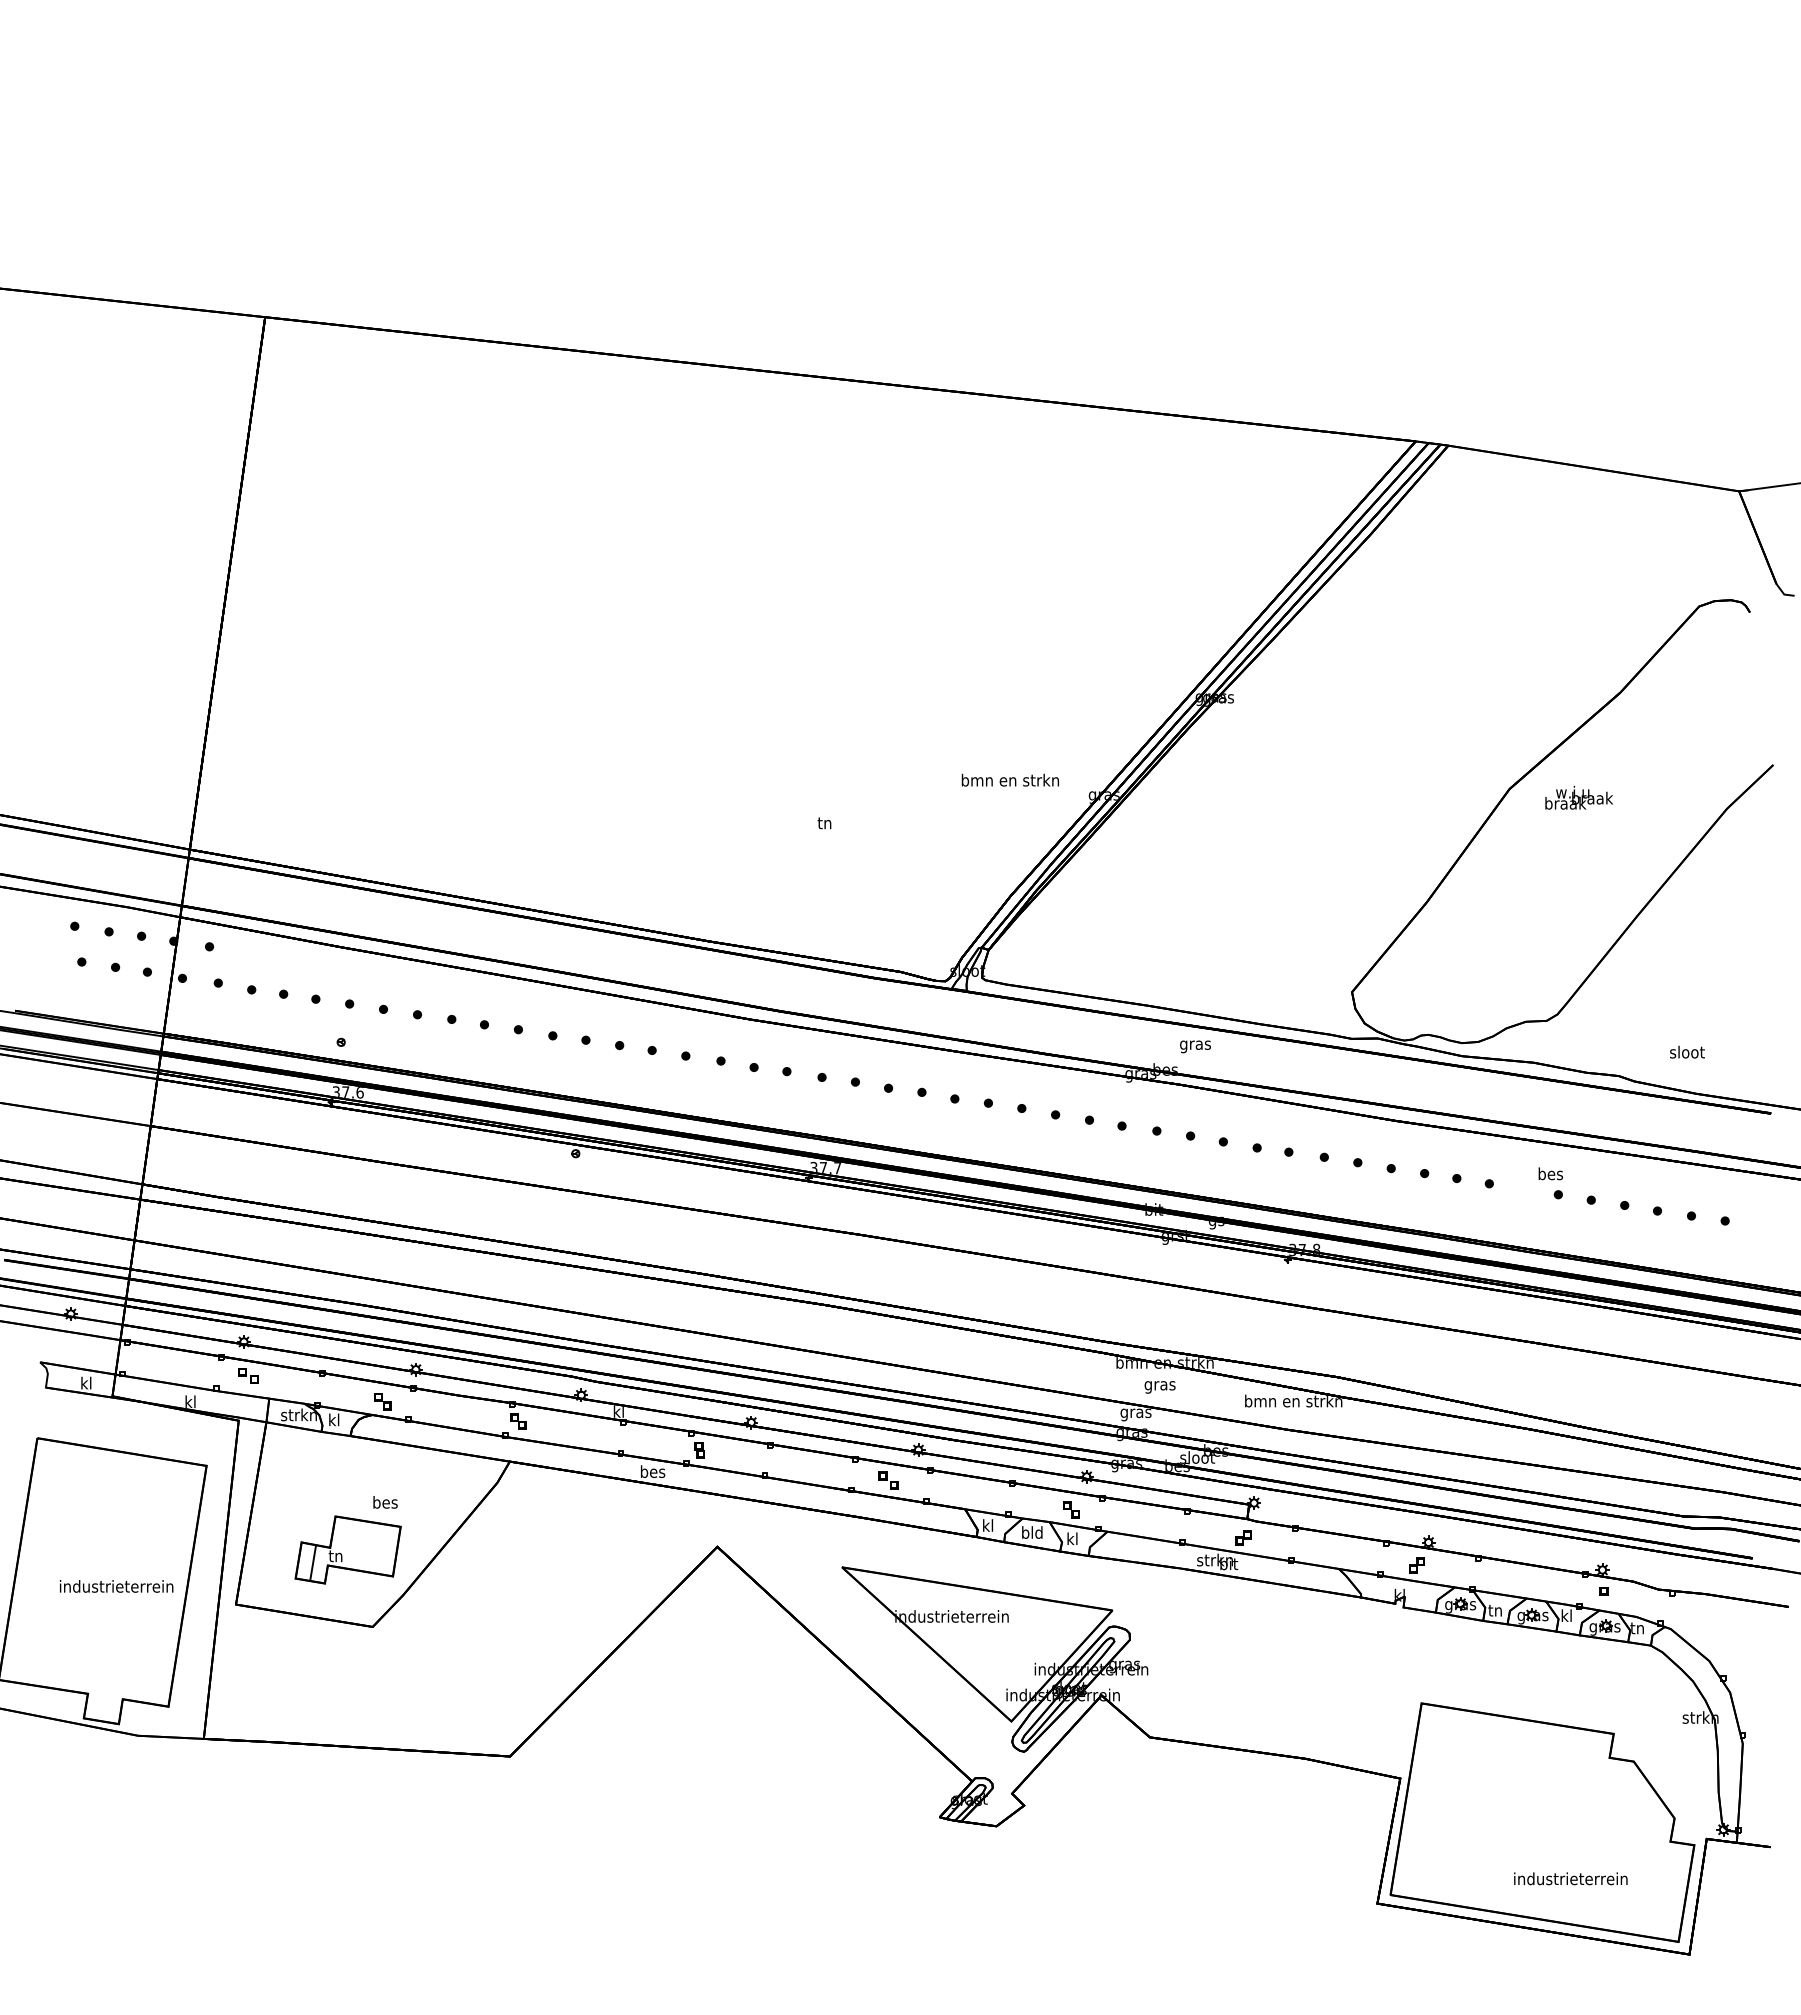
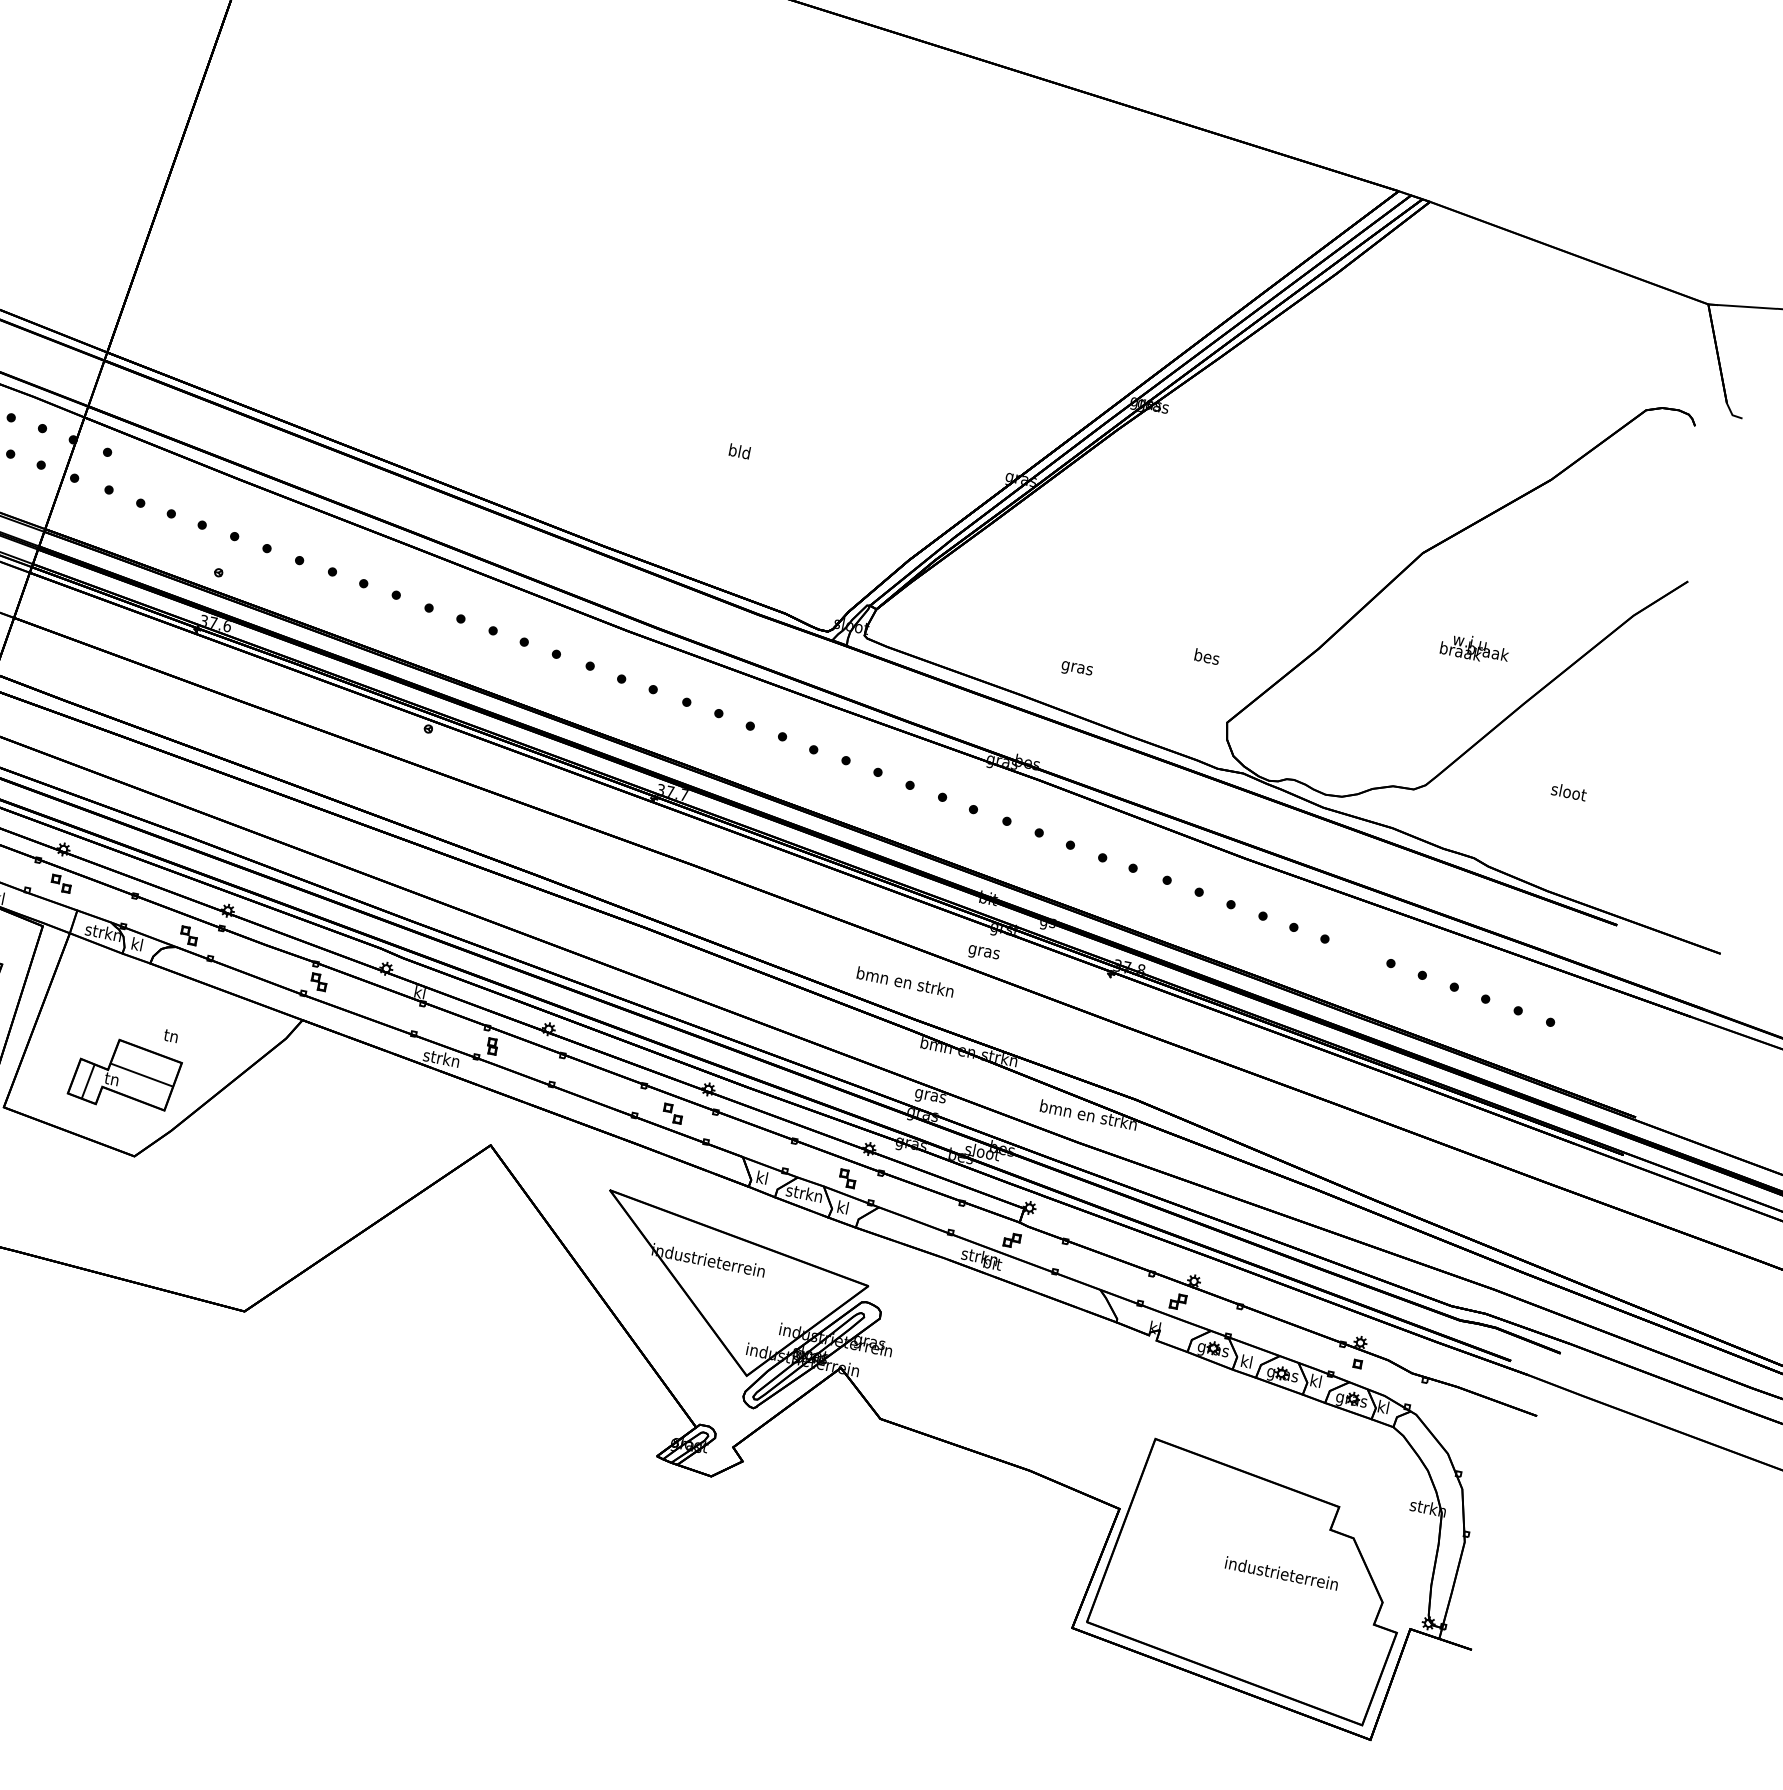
text: (1009, 779) -> (904, 981), moved
text: (1579, 797) -> (1475, 648), moved
text: (824, 822) -> (739, 450), tn -> bld
text: (1195, 1046) -> (1076, 669), moved
text: (1687, 1051) -> (1569, 791), moved
text: (1550, 1173) -> (1206, 656), moved
text: (1159, 1387) -> (983, 953), moved
text: (652, 1471) -> (441, 1058), bes -> strkn
text: (385, 1502) -> (171, 1036), bes -> tn
text: (1031, 1532) -> (803, 1193), bld -> strkn
line: (363, 1546) -> (141, 1075), added
text: (1494, 1610) -> (1245, 1361), tn -> kl
text: (1636, 1627) -> (1382, 1406), tn -> kl
text: (1570, 1878) -> (1281, 1573), moved

